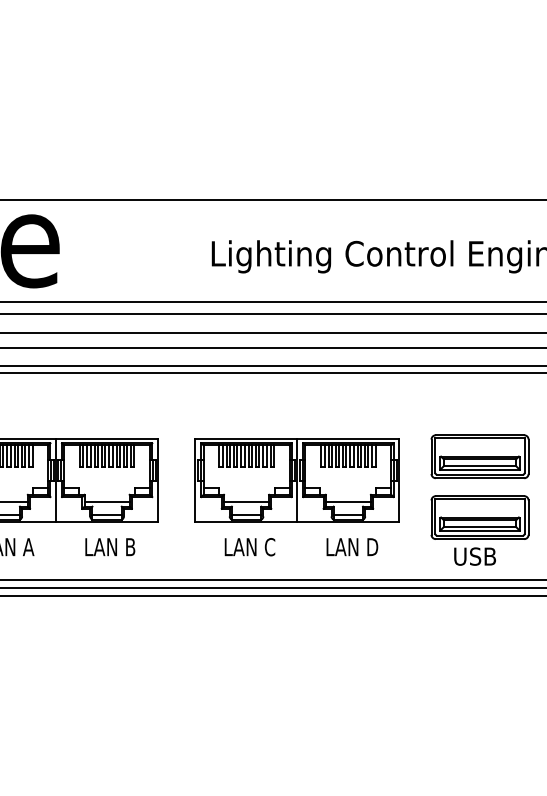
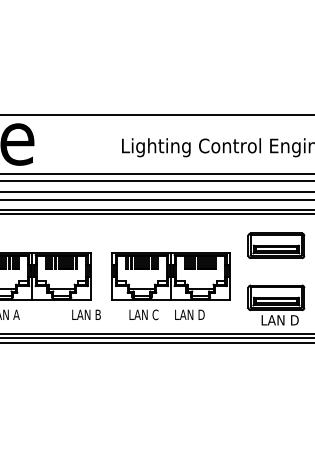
part: (480, 456) -> (276, 245), moved
text: (110, 546) -> (86, 314), moved
text: (351, 546) -> (189, 314), moved
text: (485, 556) -> (279, 320), USB -> LAN D

